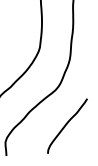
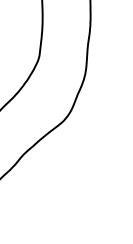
curve: (67, 124) -> (81, 173), removed

